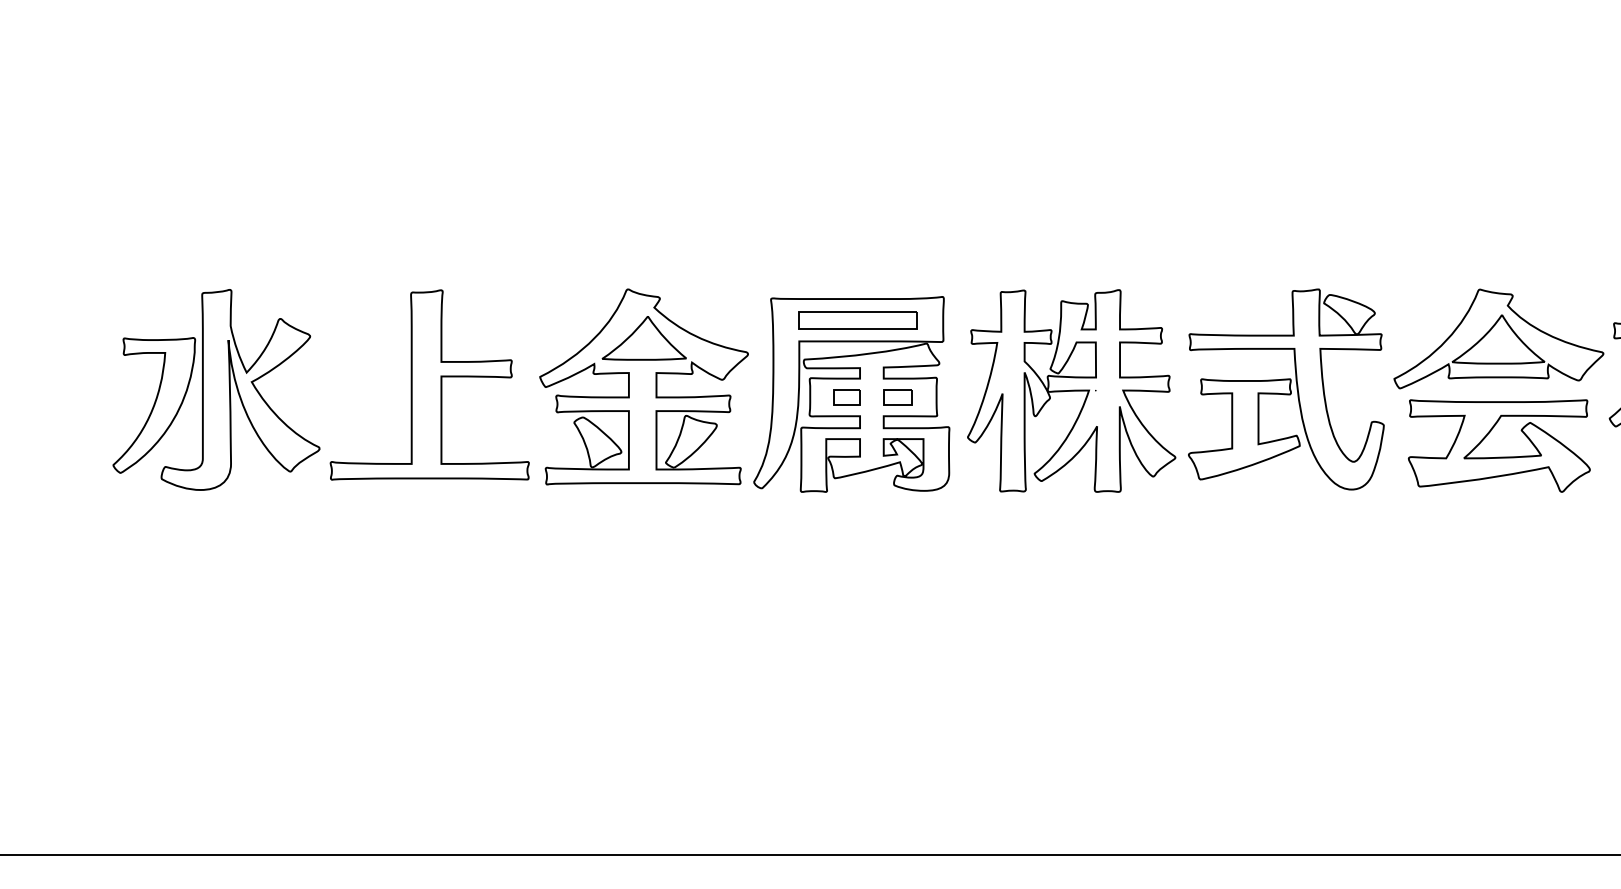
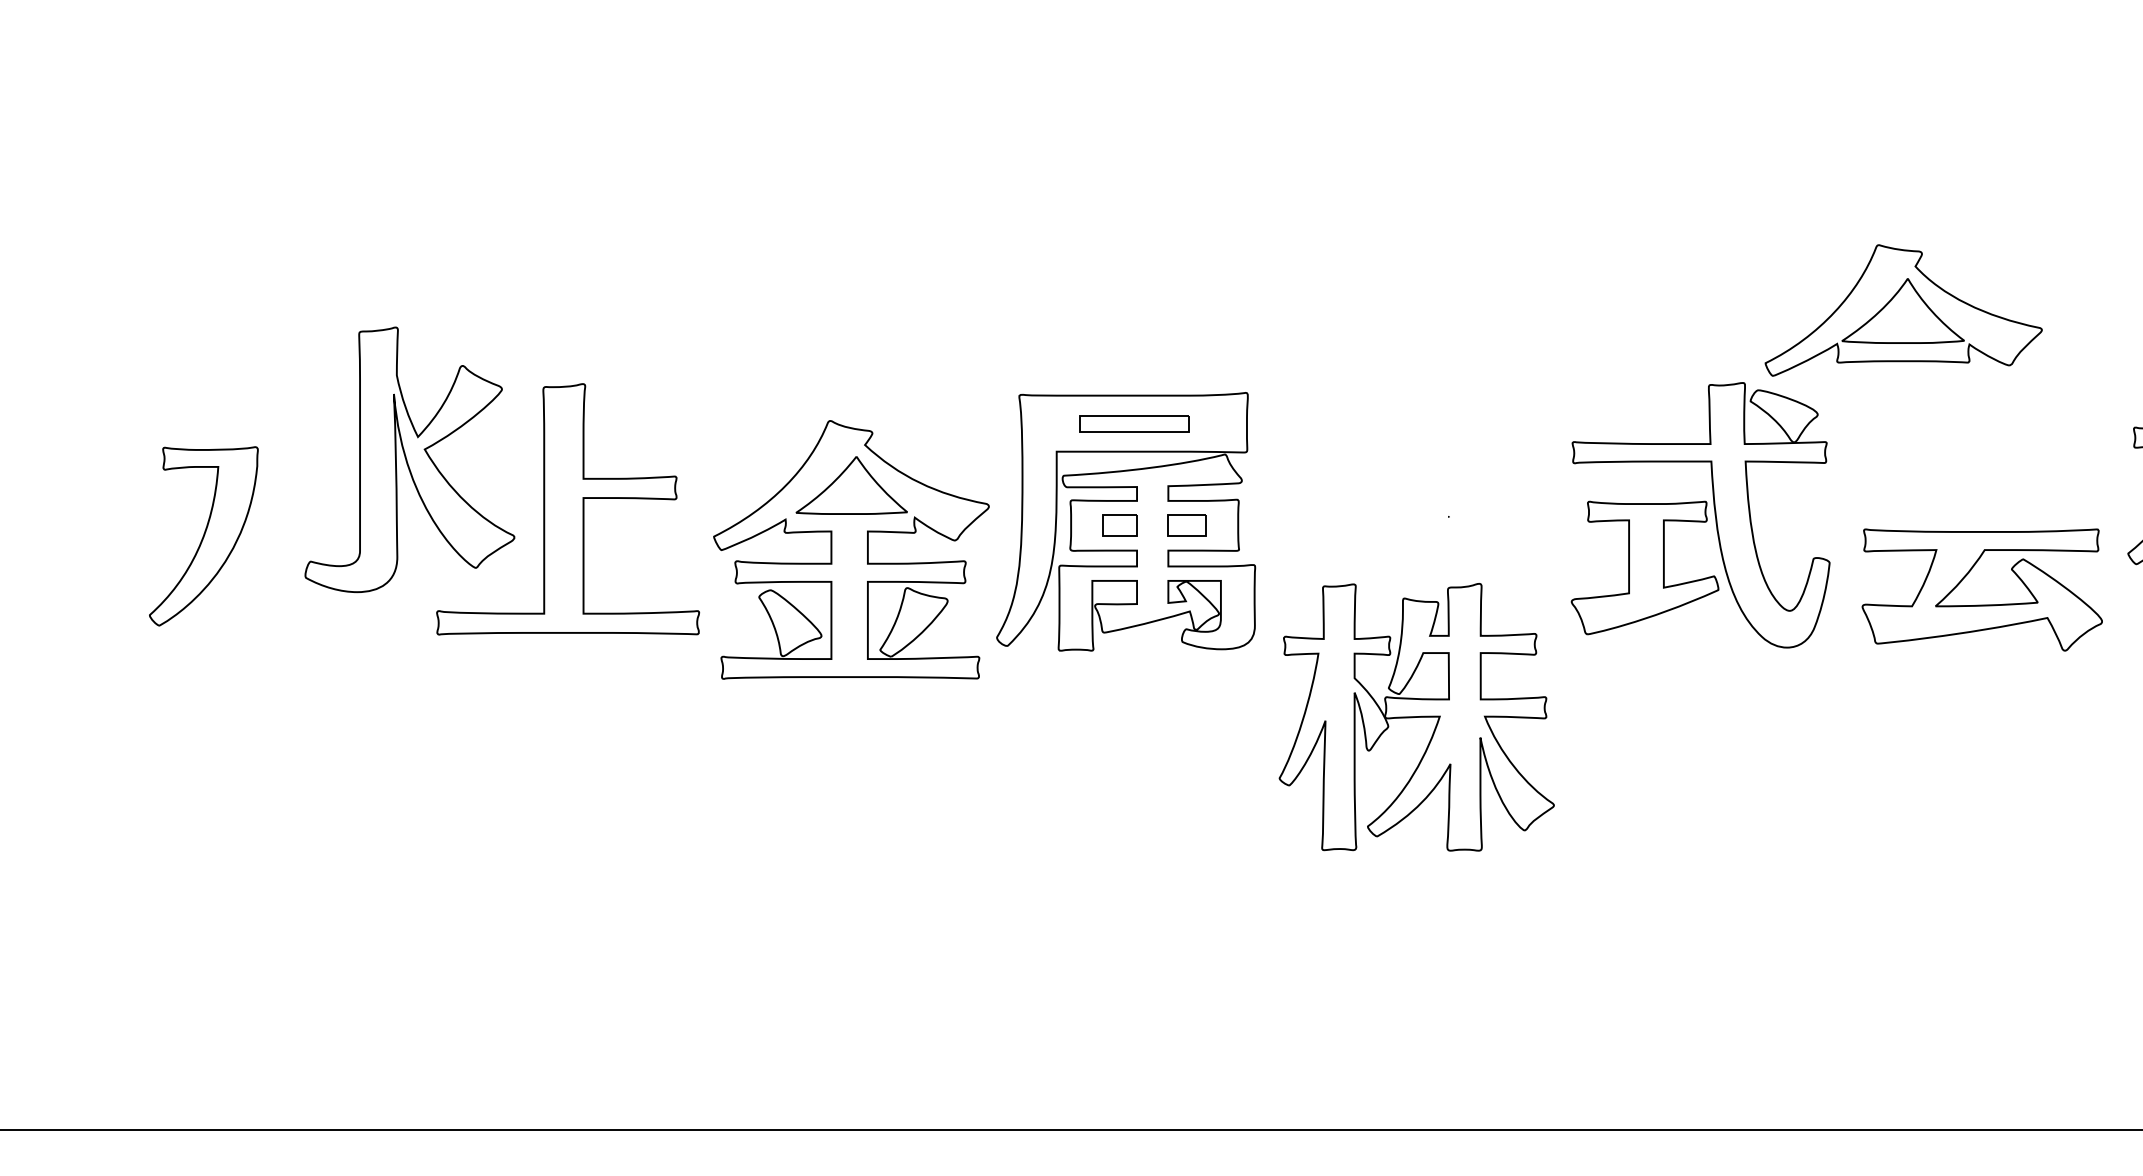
part: (858, 320) -> (1134, 423), size x0.7
part: (1498, 338) -> (1903, 310), moved
part: (644, 386) -> (851, 549), moved
part: (240, 389) -> (409, 459), moved
part: (1071, 391) -> (1416, 717), moved

